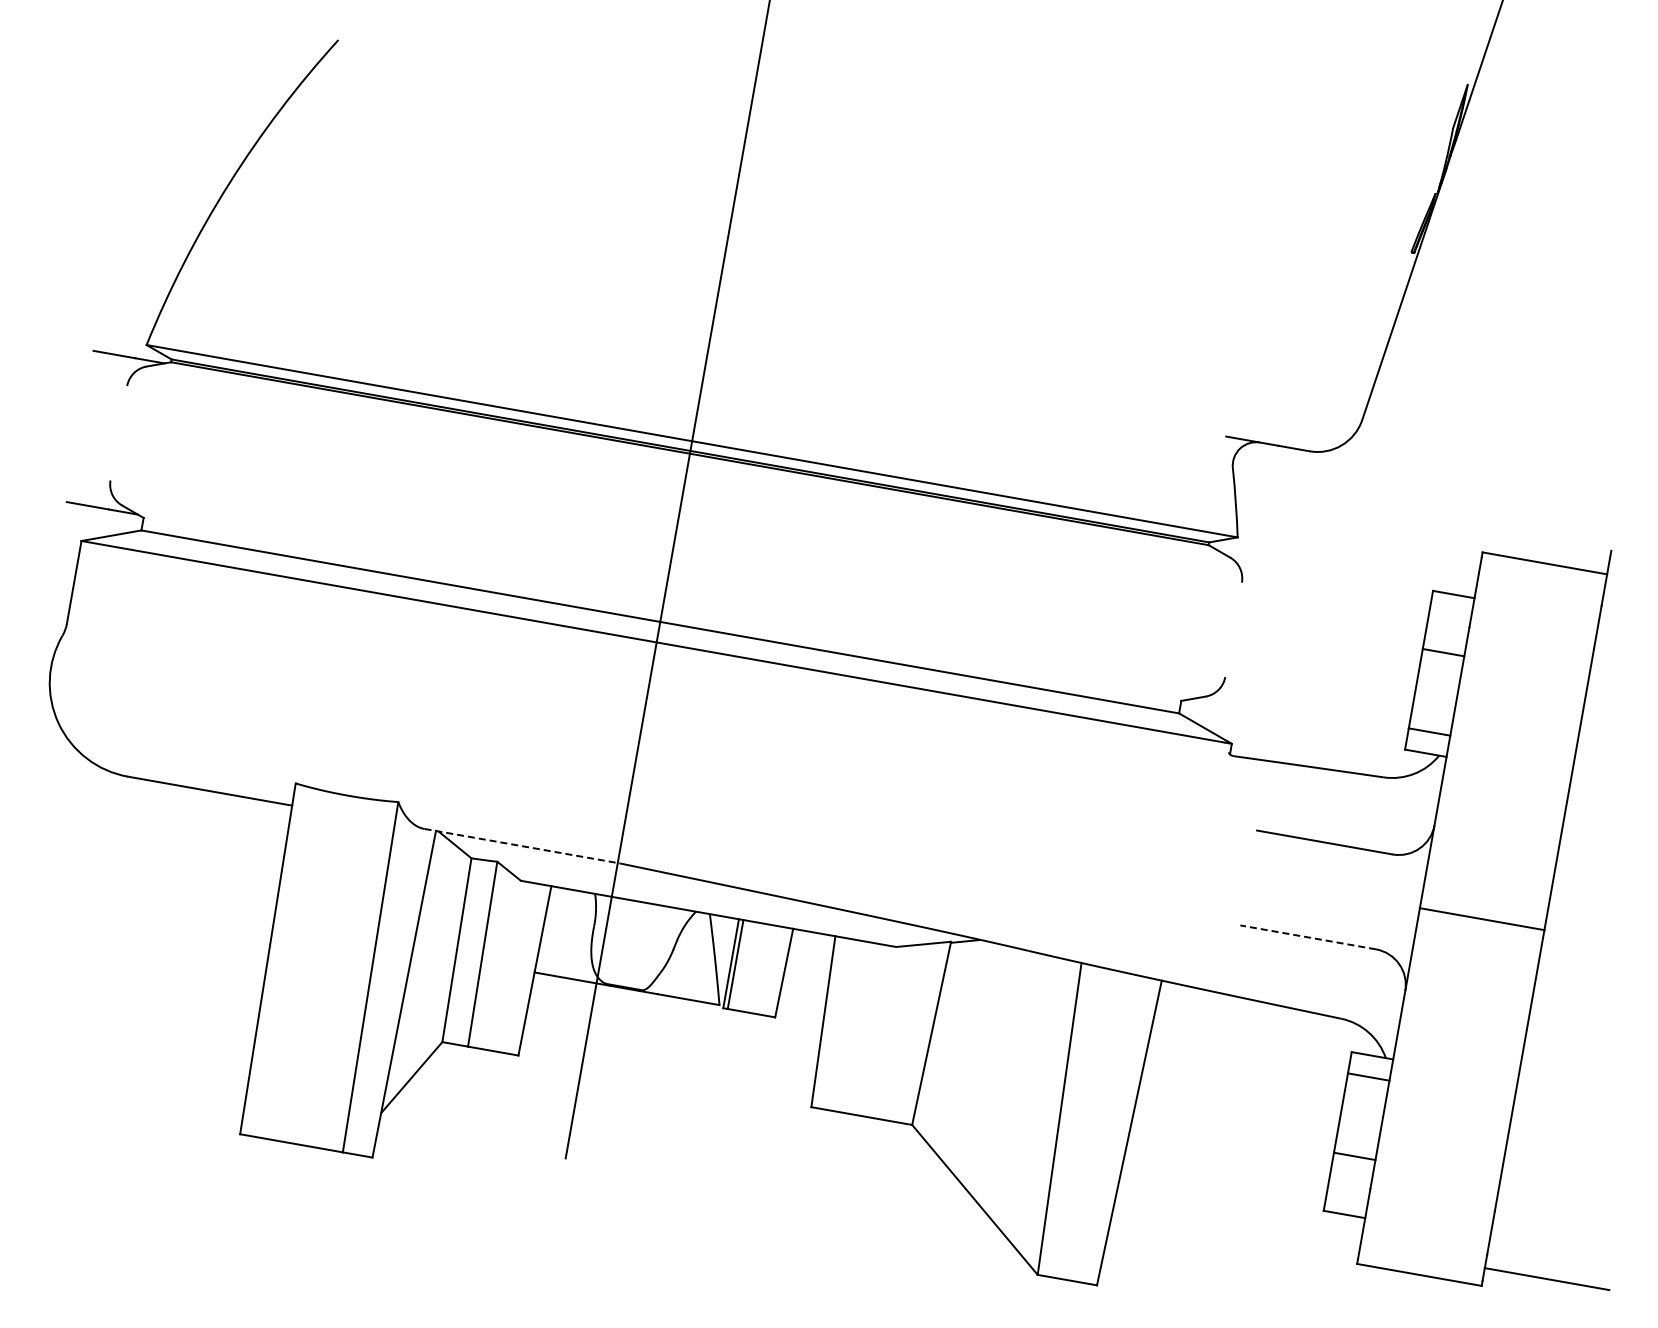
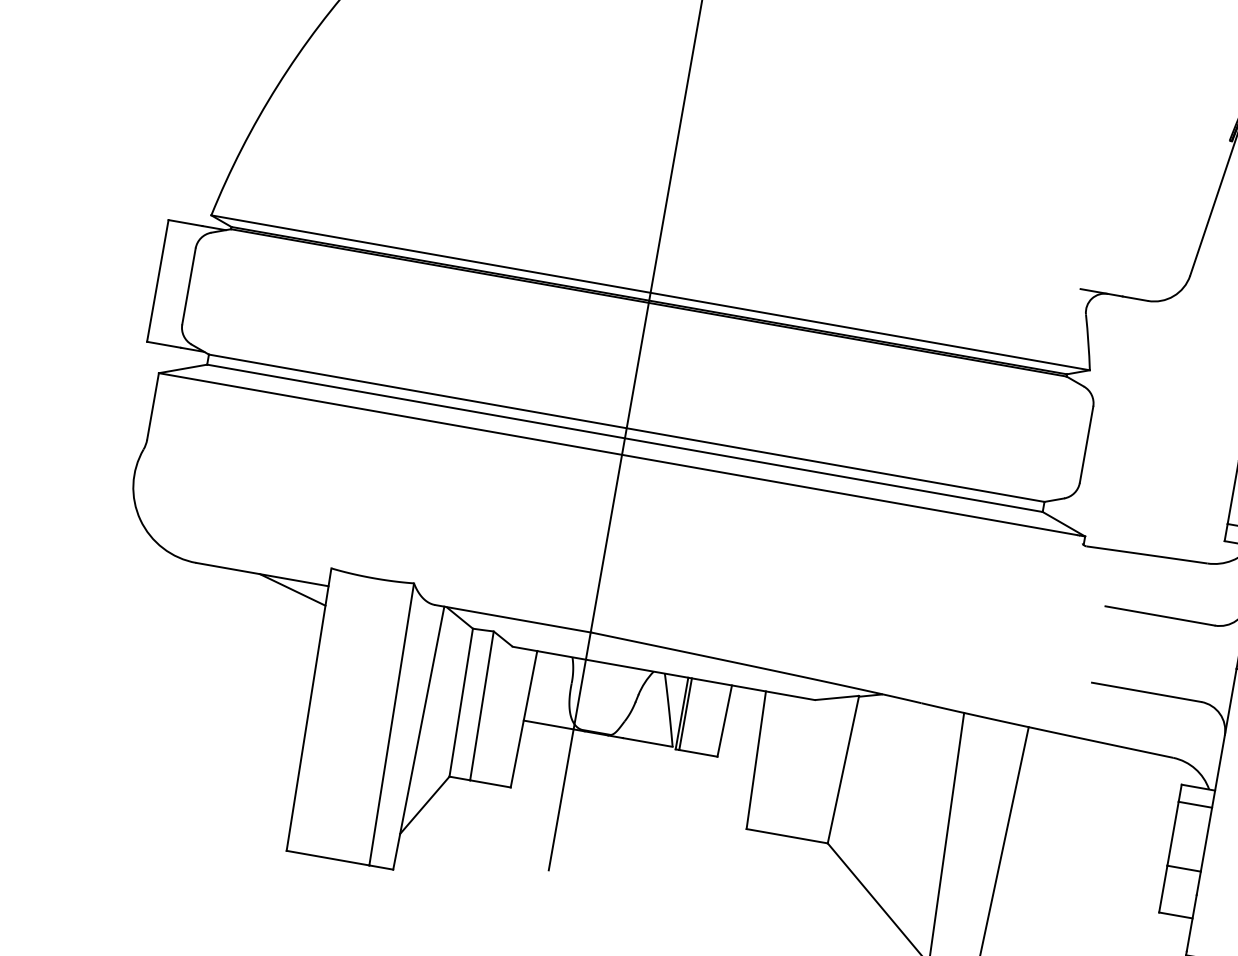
line: (79, 426) -> (157, 280), added
line: (118, 433) -> (188, 286), added
line: (662, 608) -> (626, 427), added
line: (1233, 629) -> (1086, 444), added
line: (247, 809) -> (292, 589), added
line: (521, 846) -> (513, 619), dashed -> solid
line: (1308, 937) -> (1146, 692), dashed -> solid

